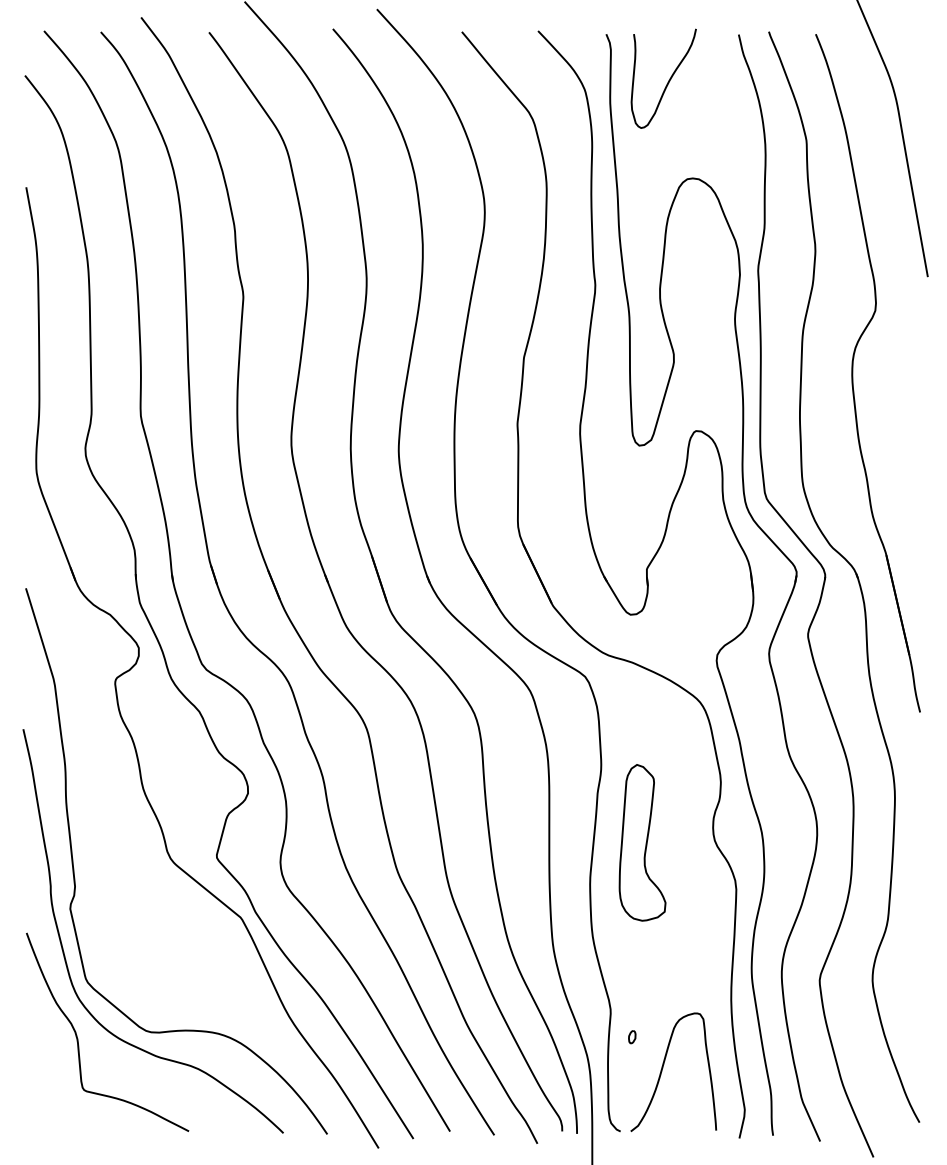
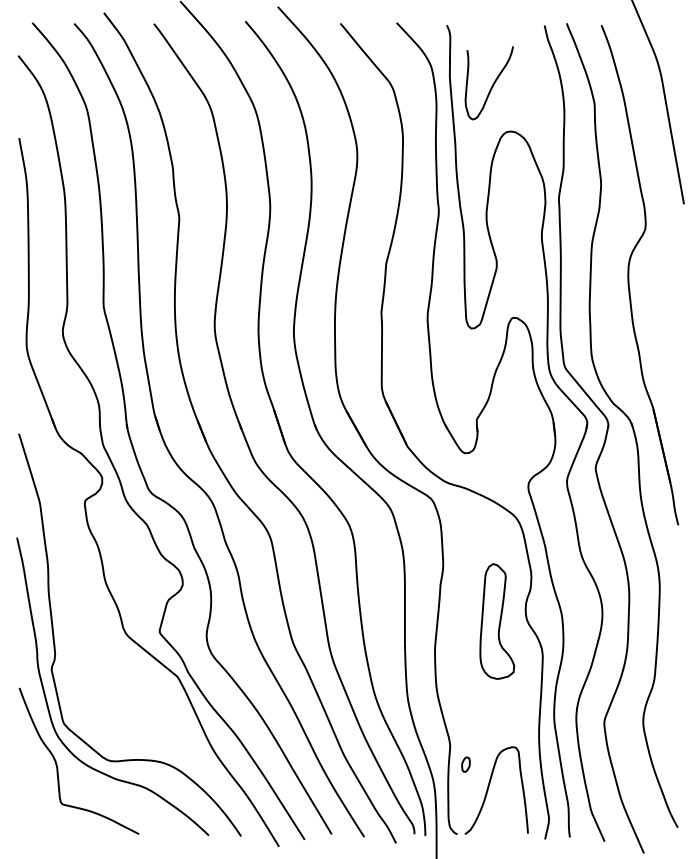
curve: (668, 80) -> (492, 84), moved
part: (642, 842) -> (497, 621), moved
part: (632, 1037) -> (466, 765), size x1.6

